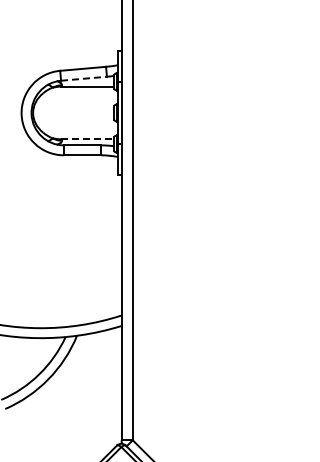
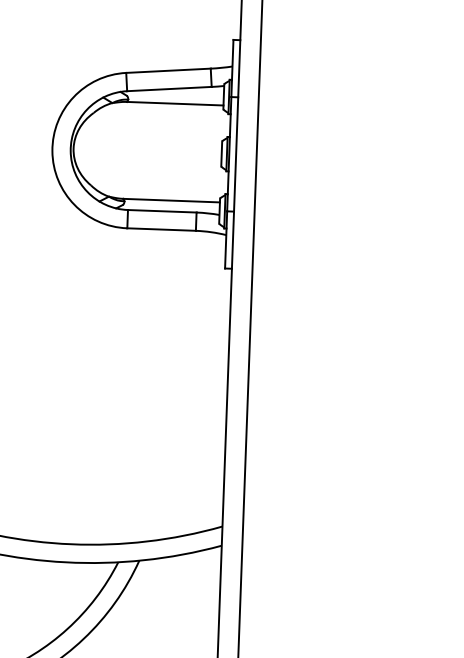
line: (84, 78) -> (170, 88), dashed -> solid
line: (87, 139) -> (171, 200), dashed -> solid

